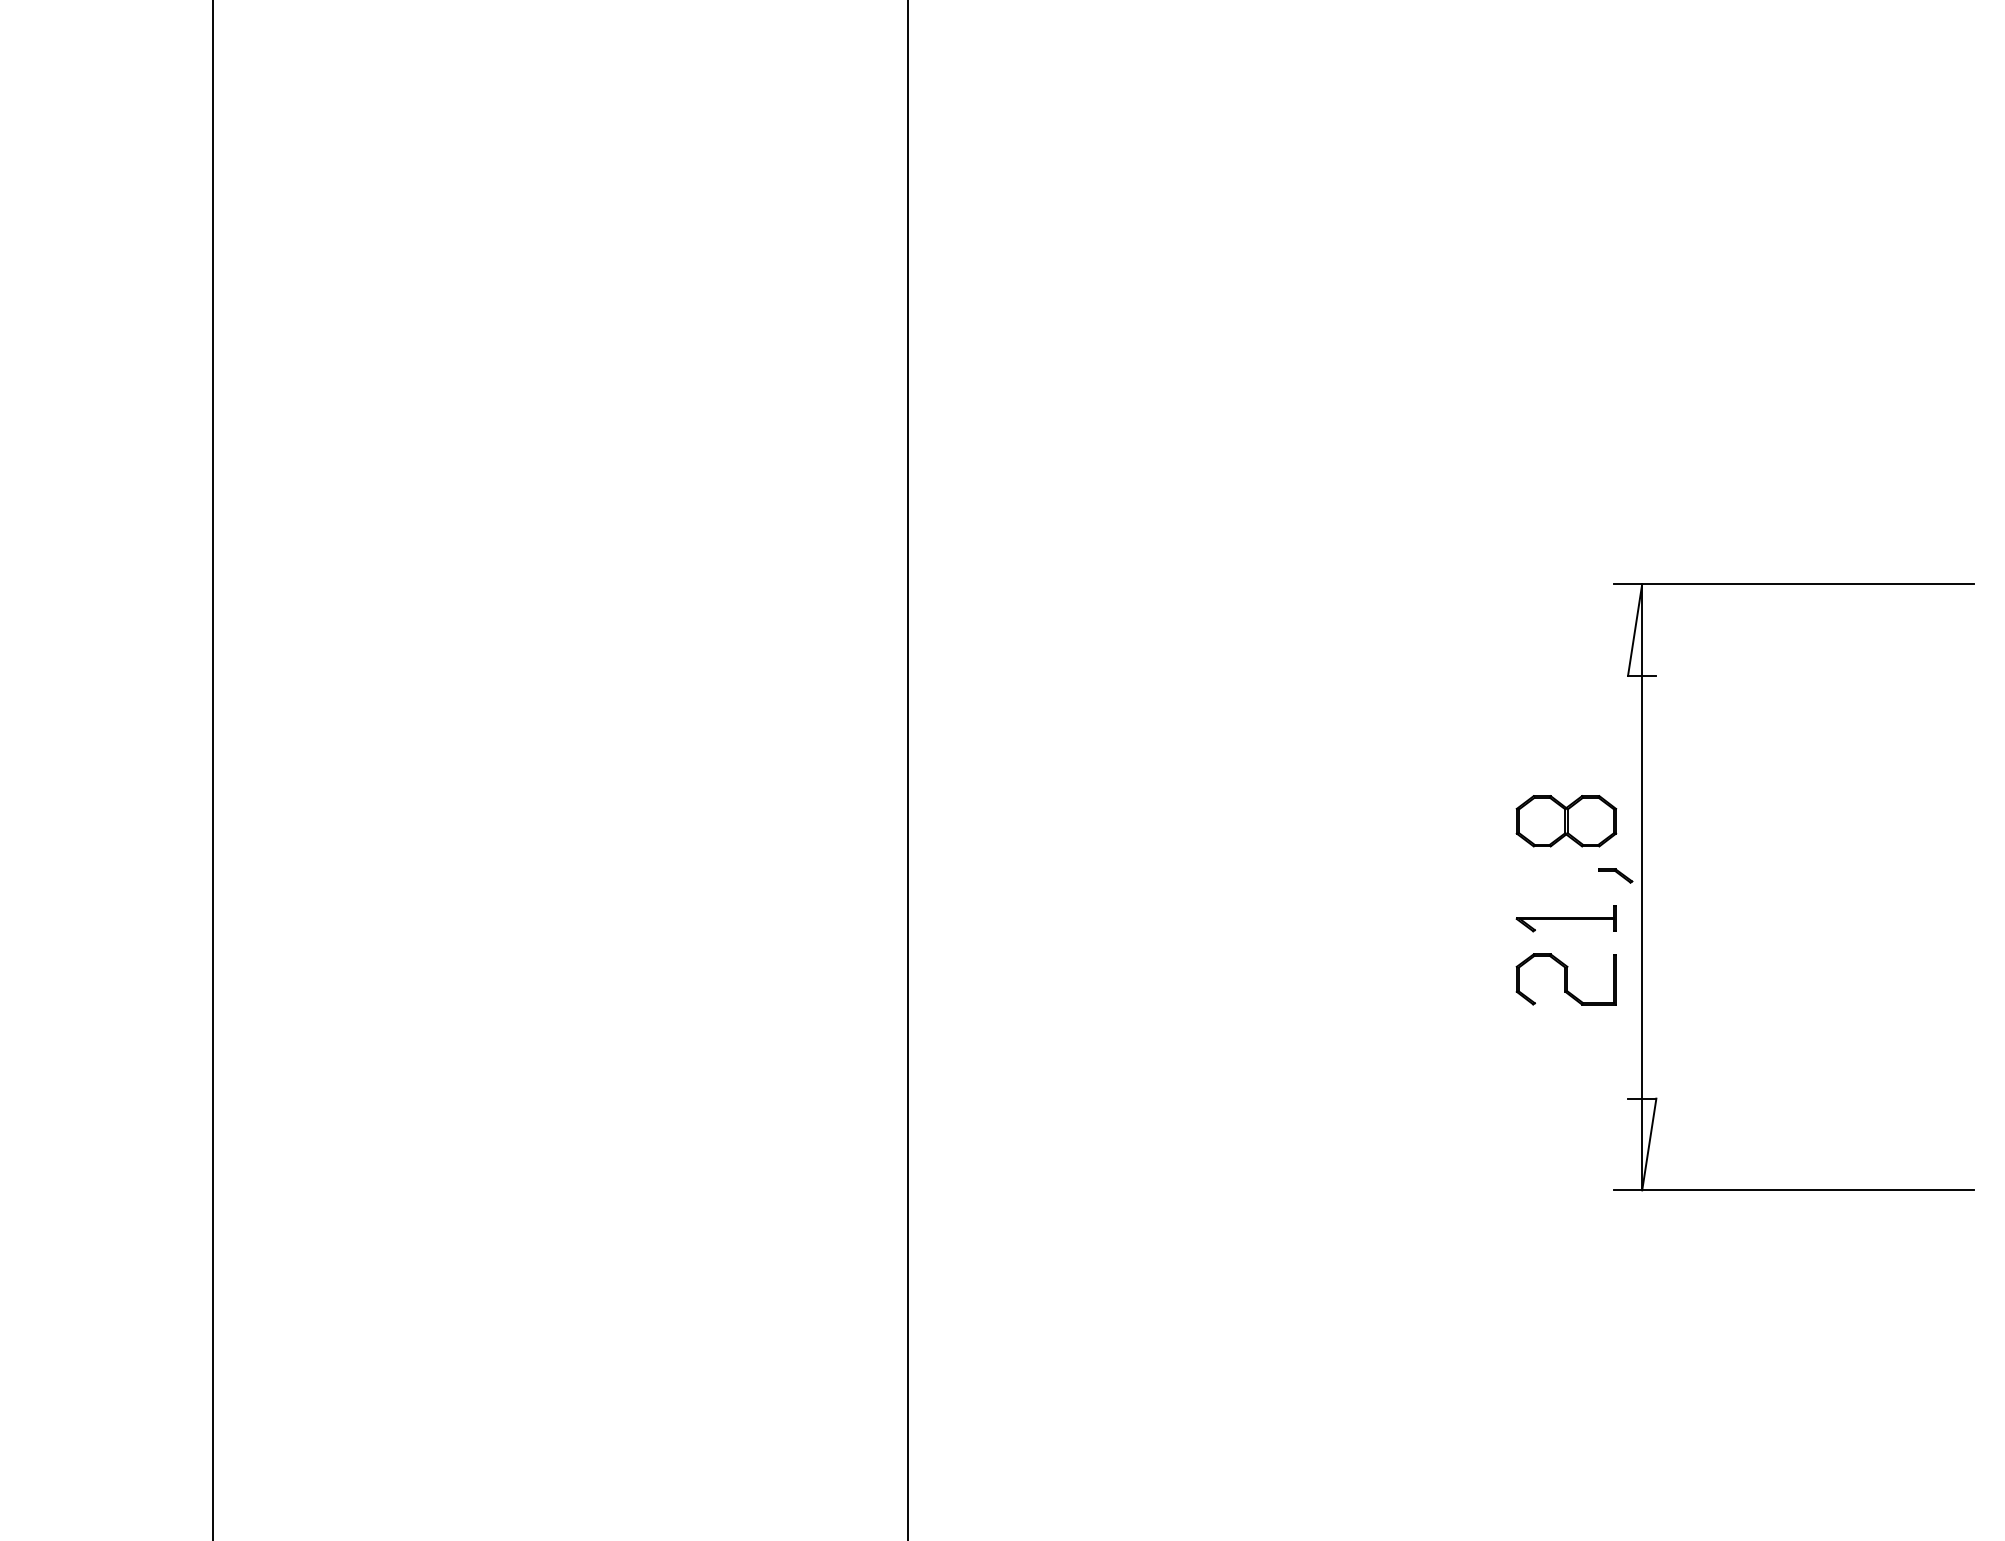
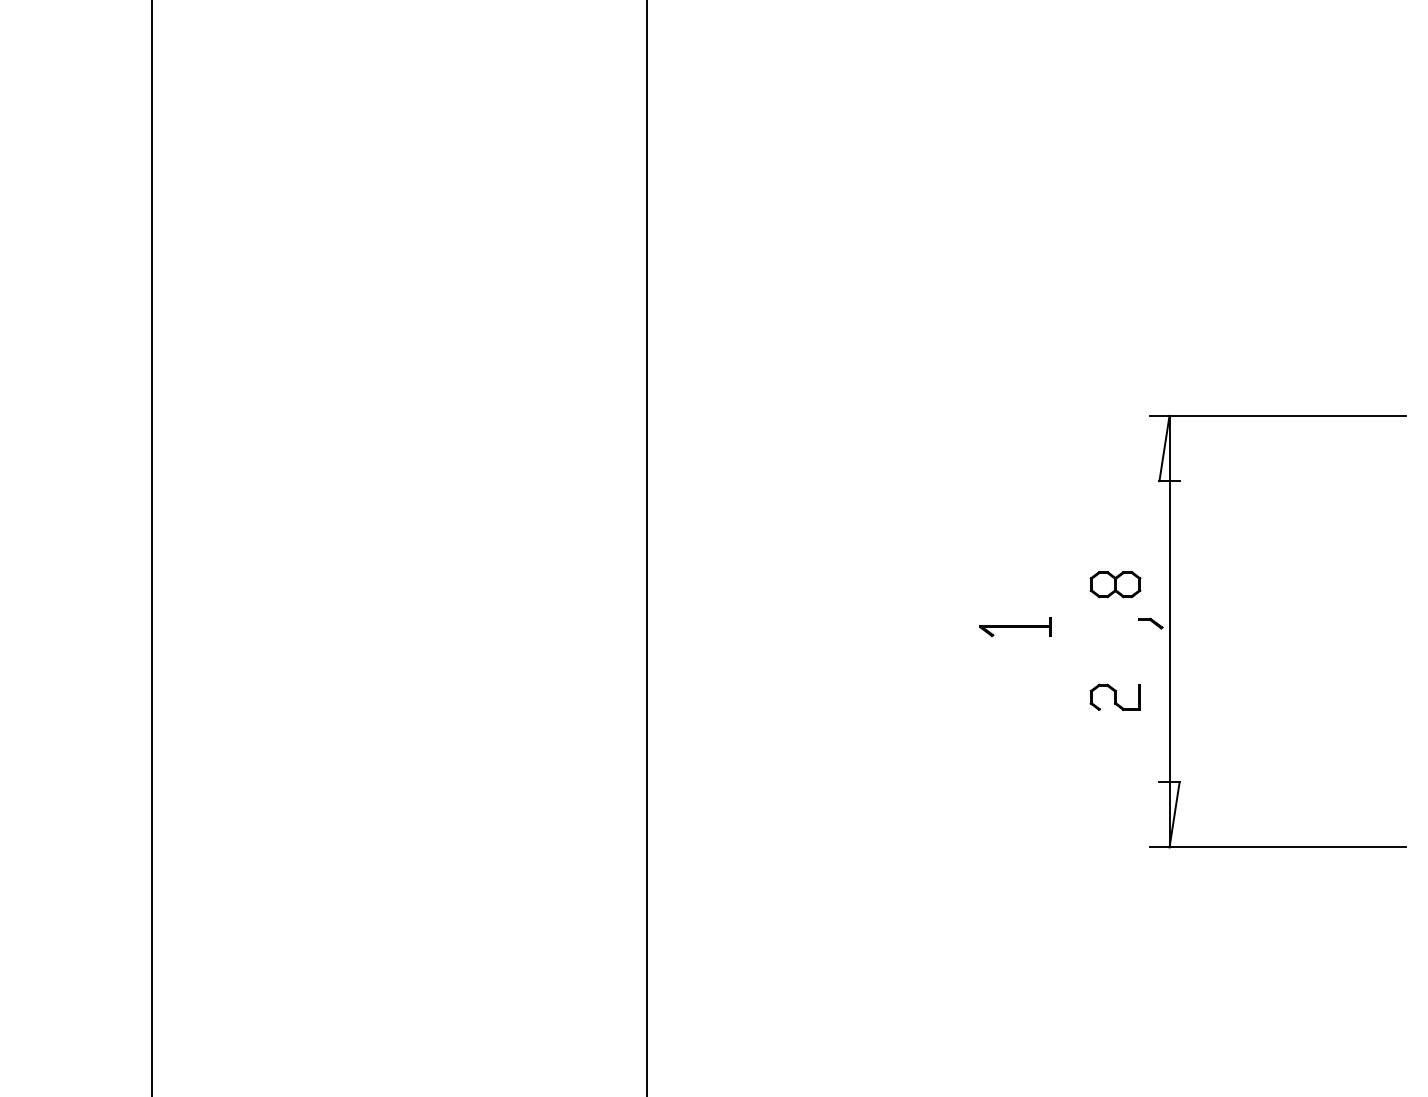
part: (1566, 821) -> (1115, 584), size x0.7
part: (1566, 919) -> (1015, 627), moved
part: (1566, 979) -> (1115, 697), size x0.7

